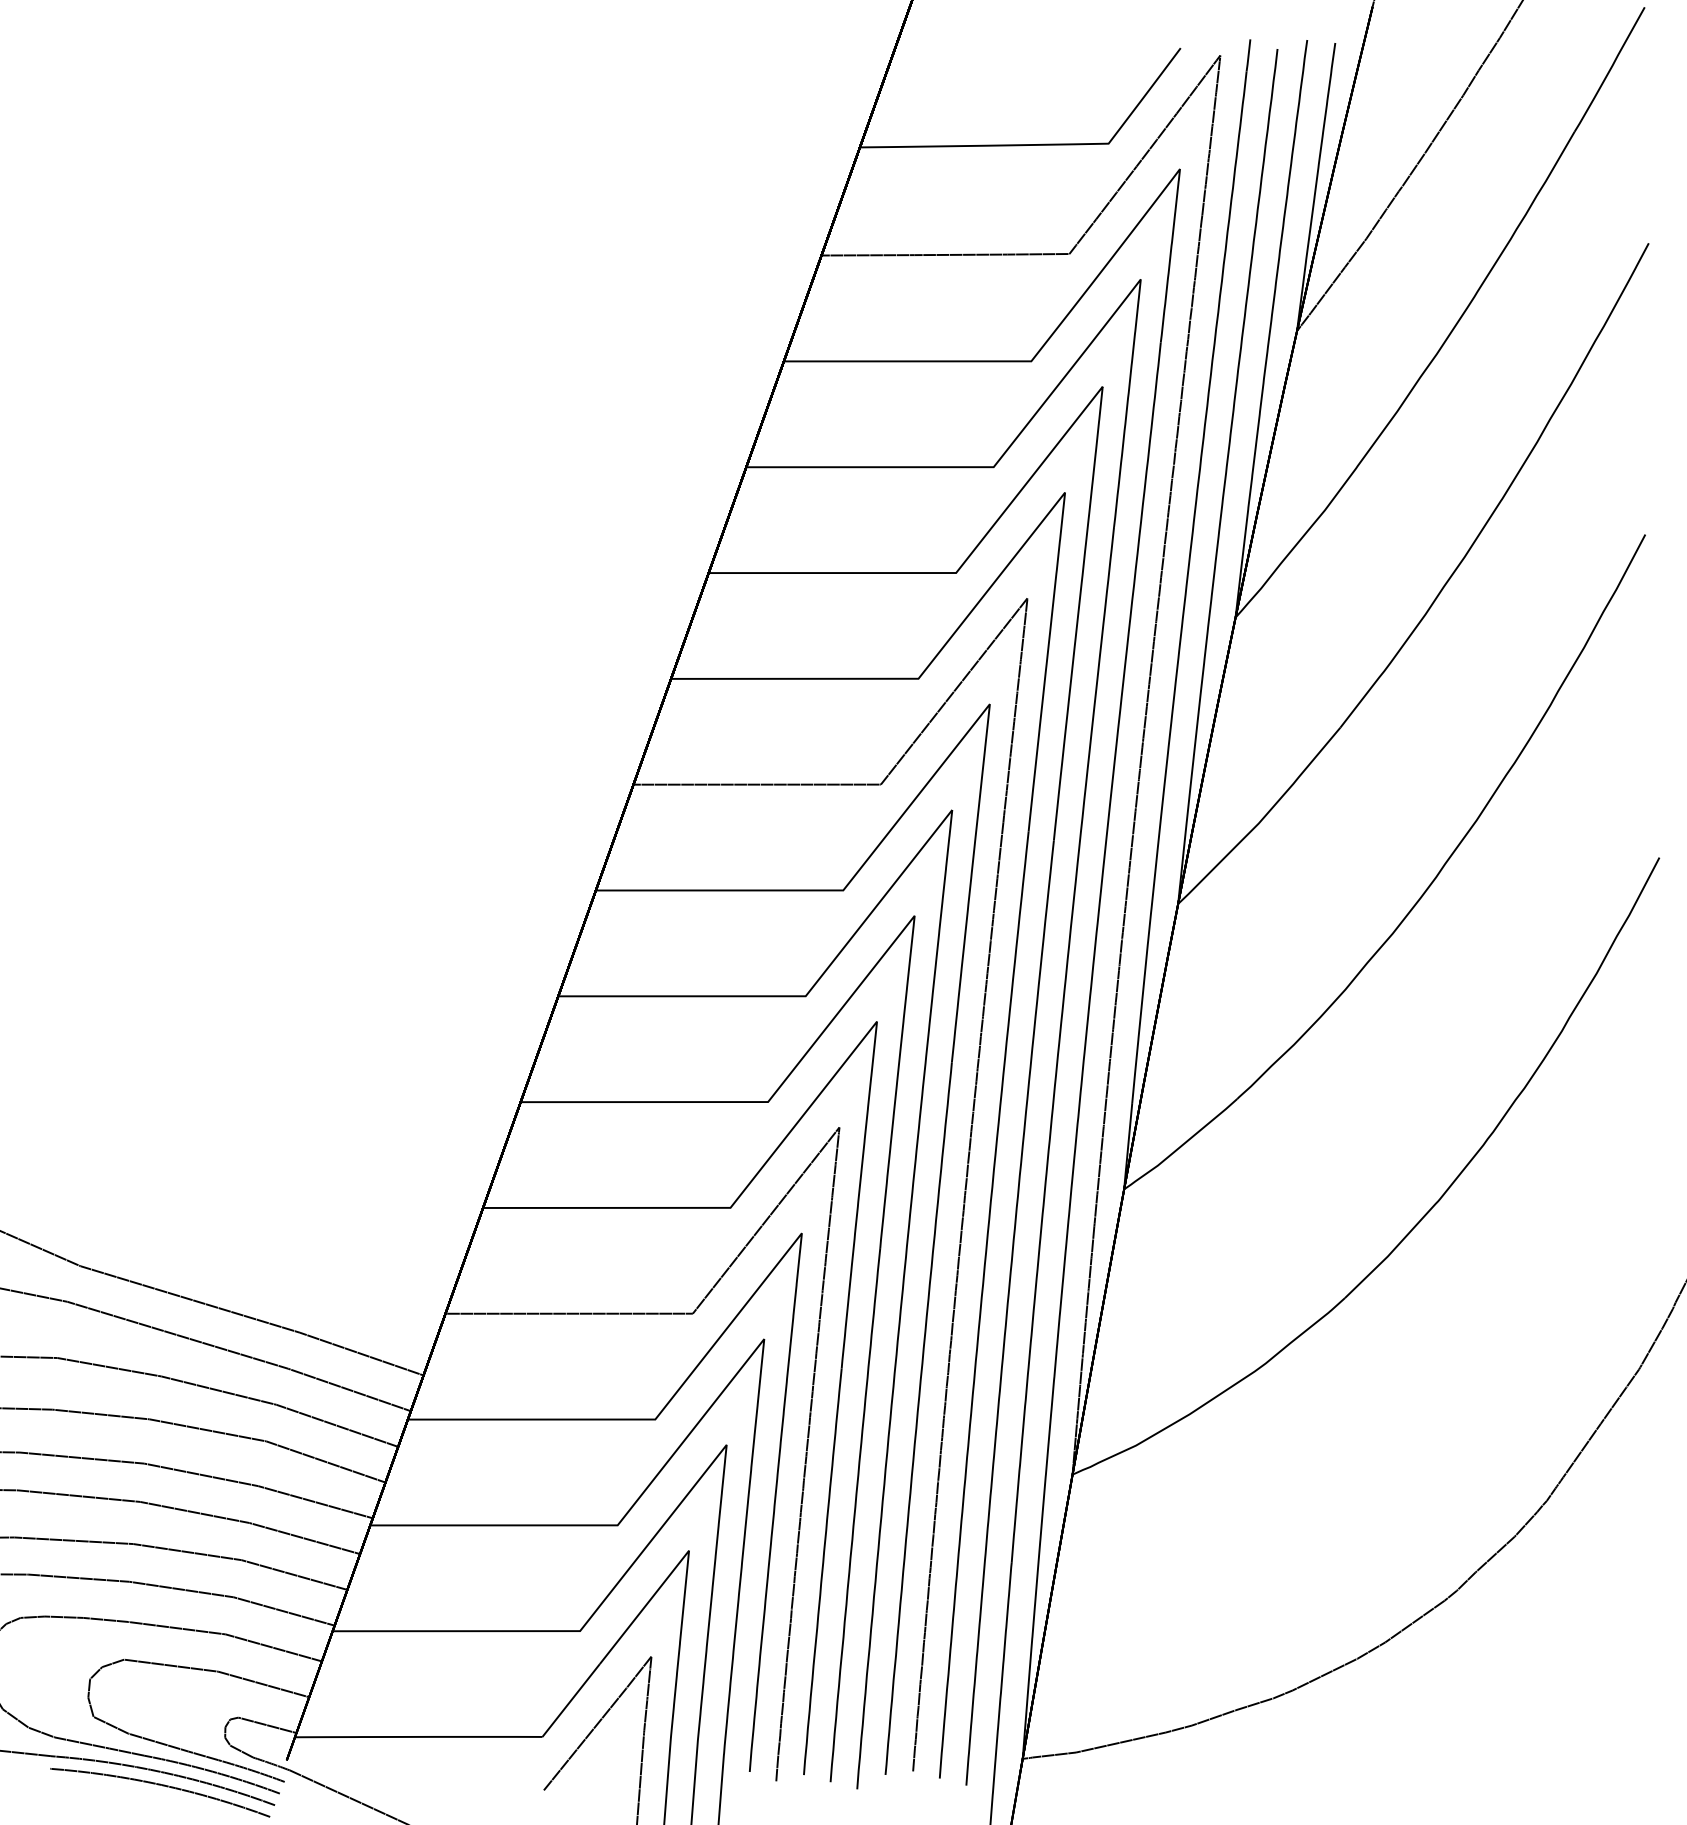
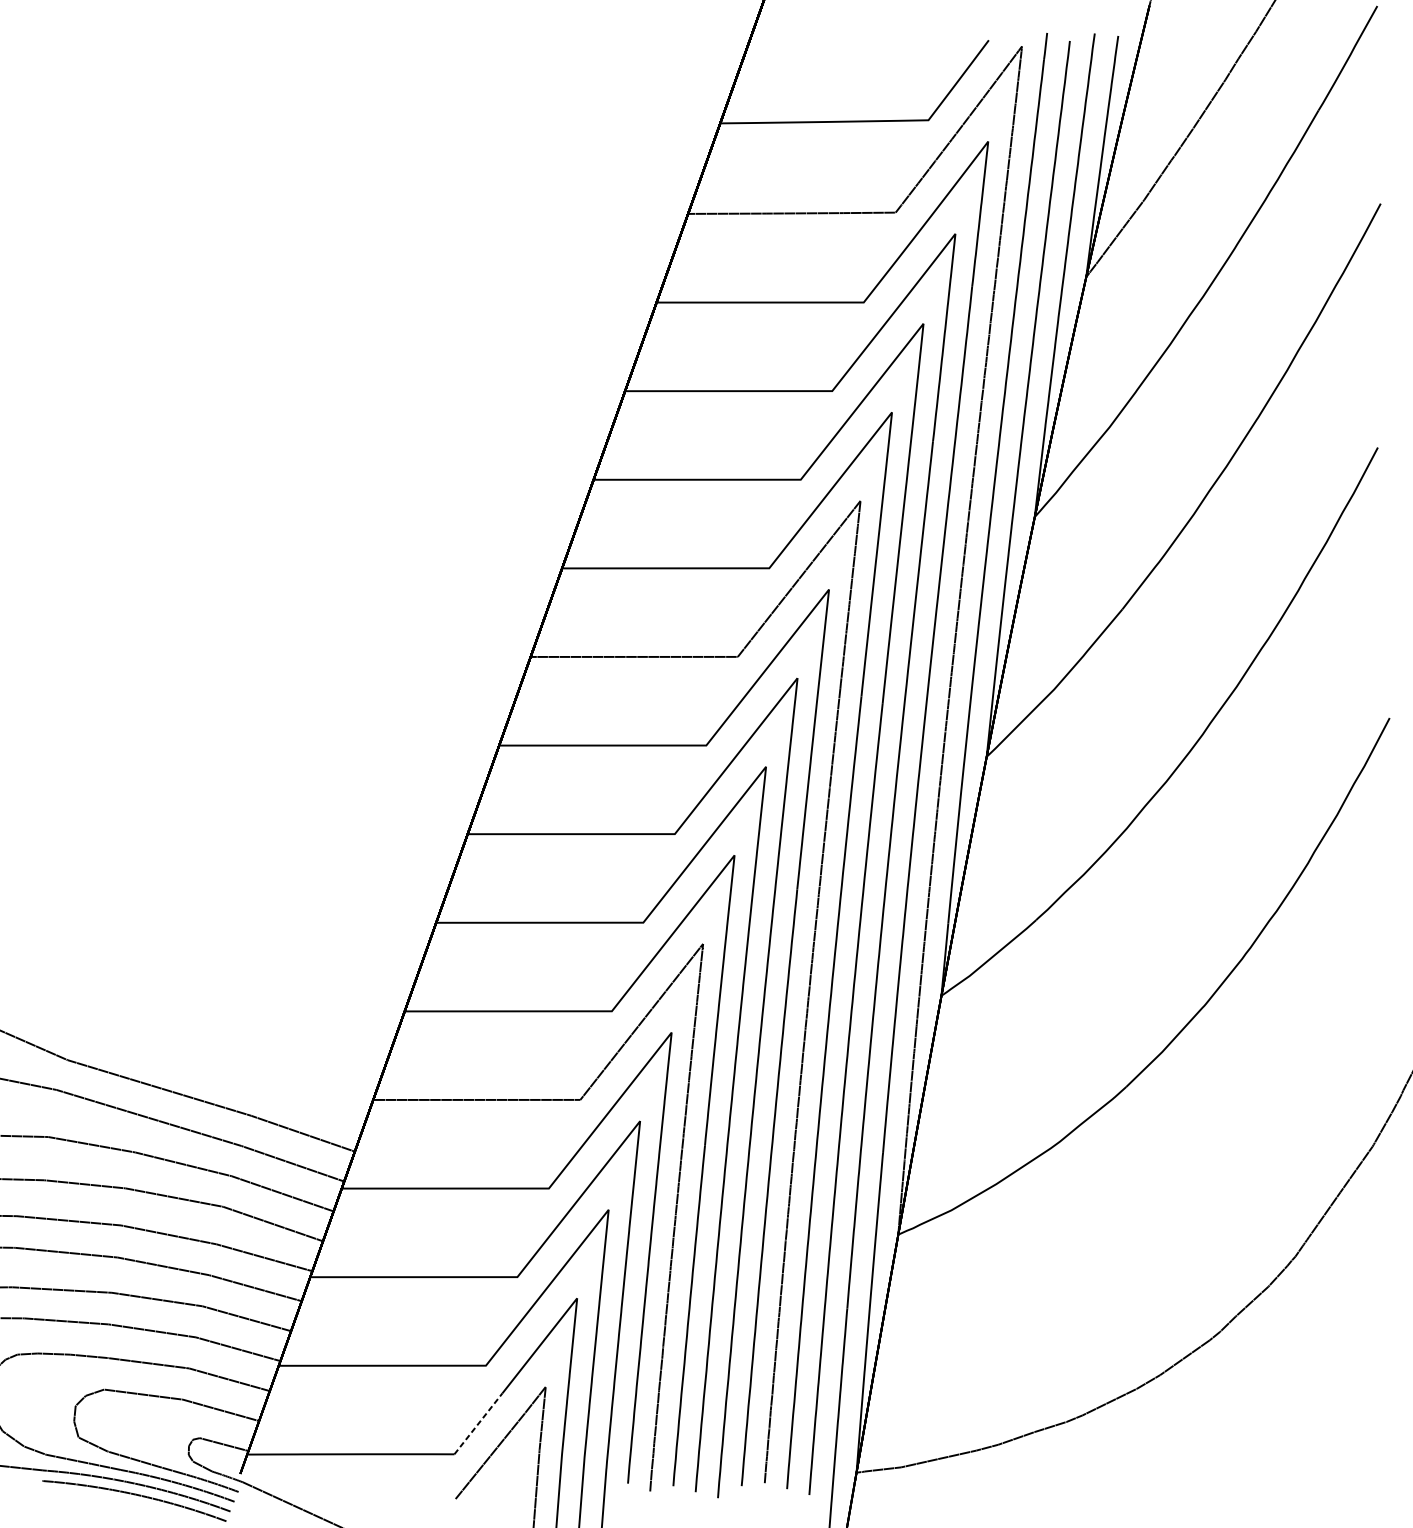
line: (571, 1700) -> (478, 1423), solid -> dashed

